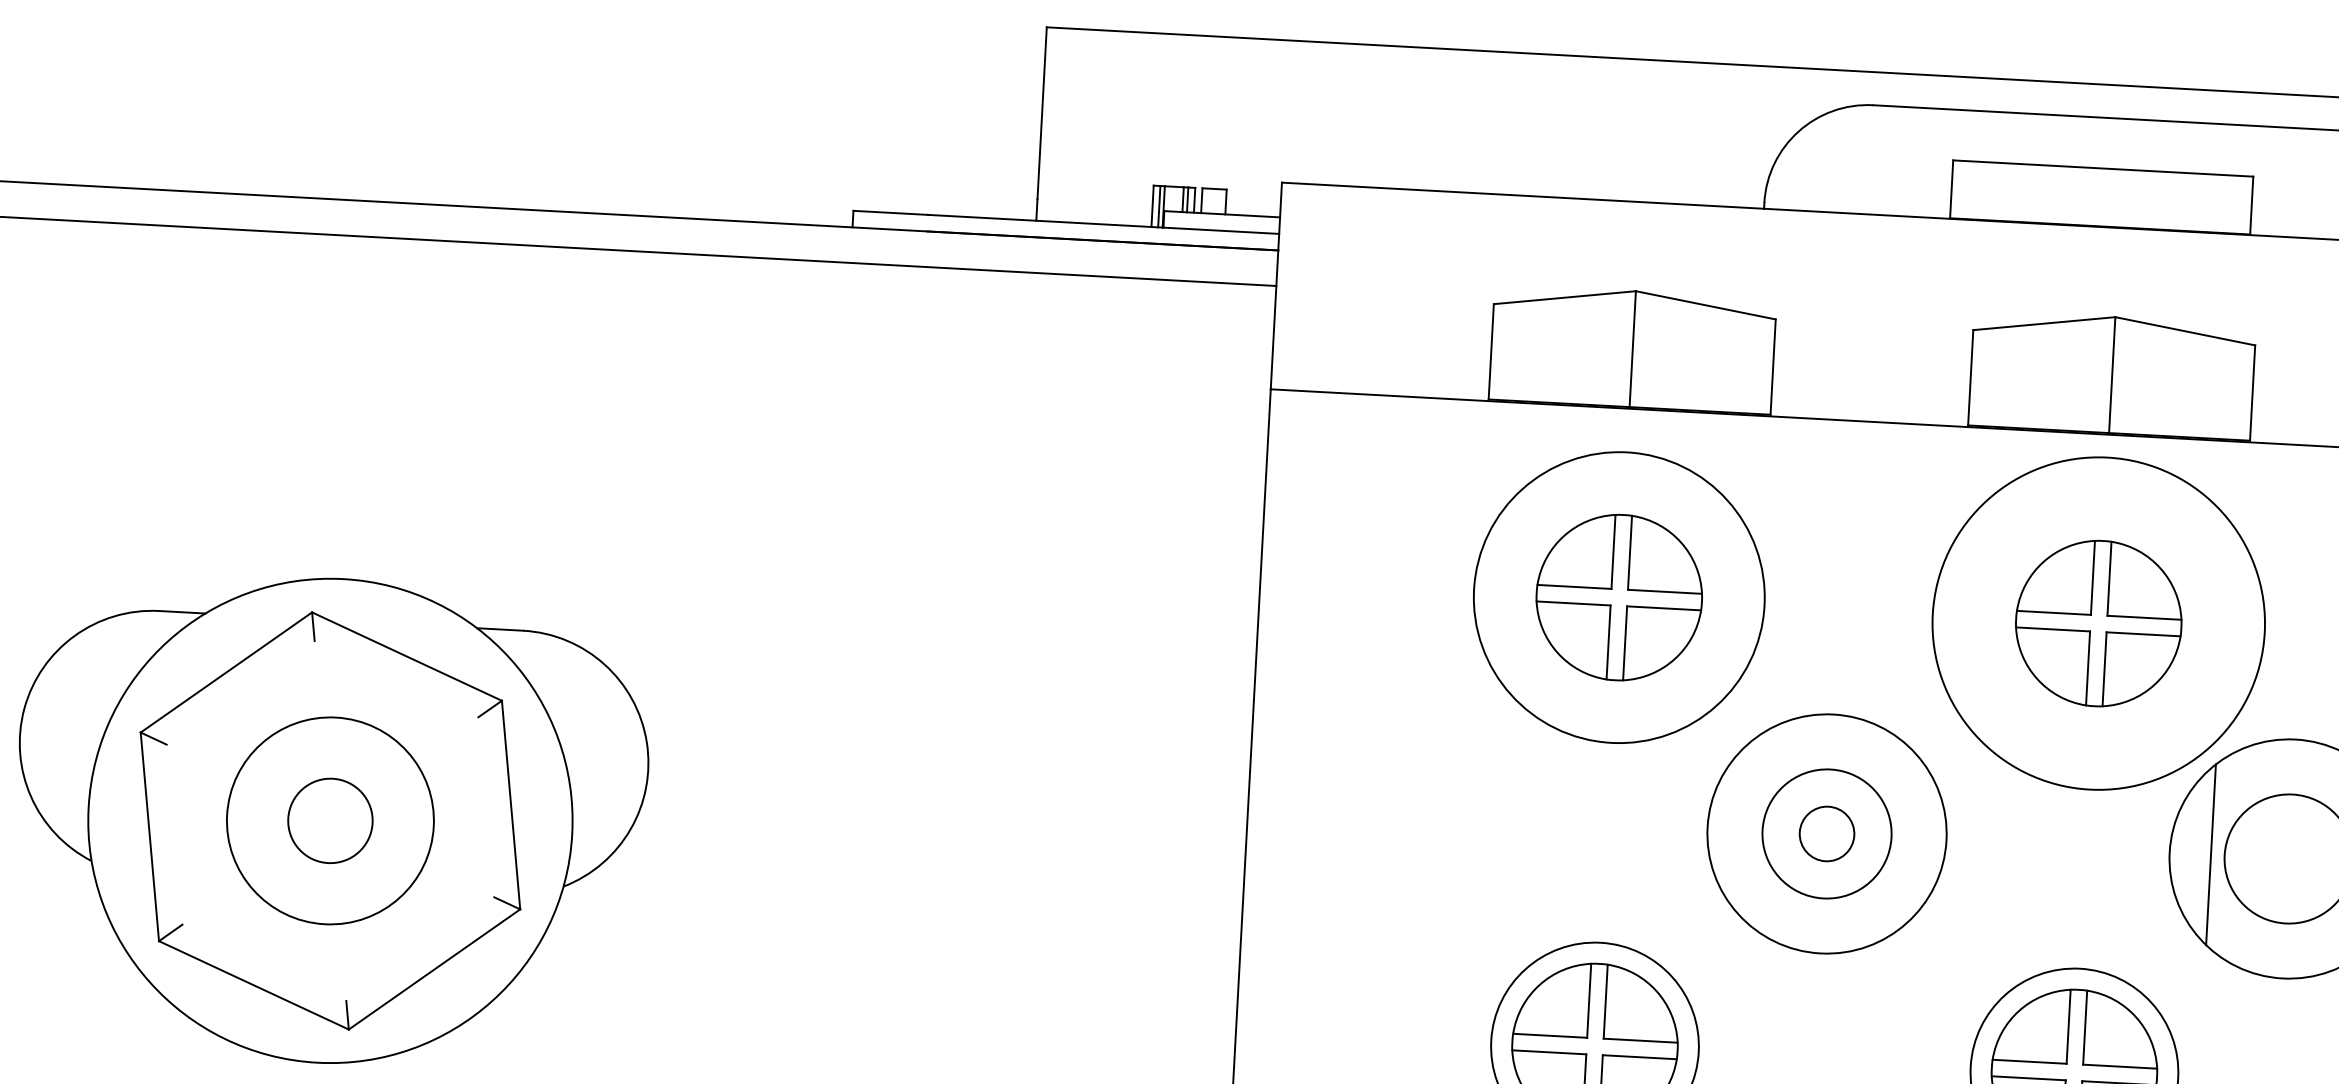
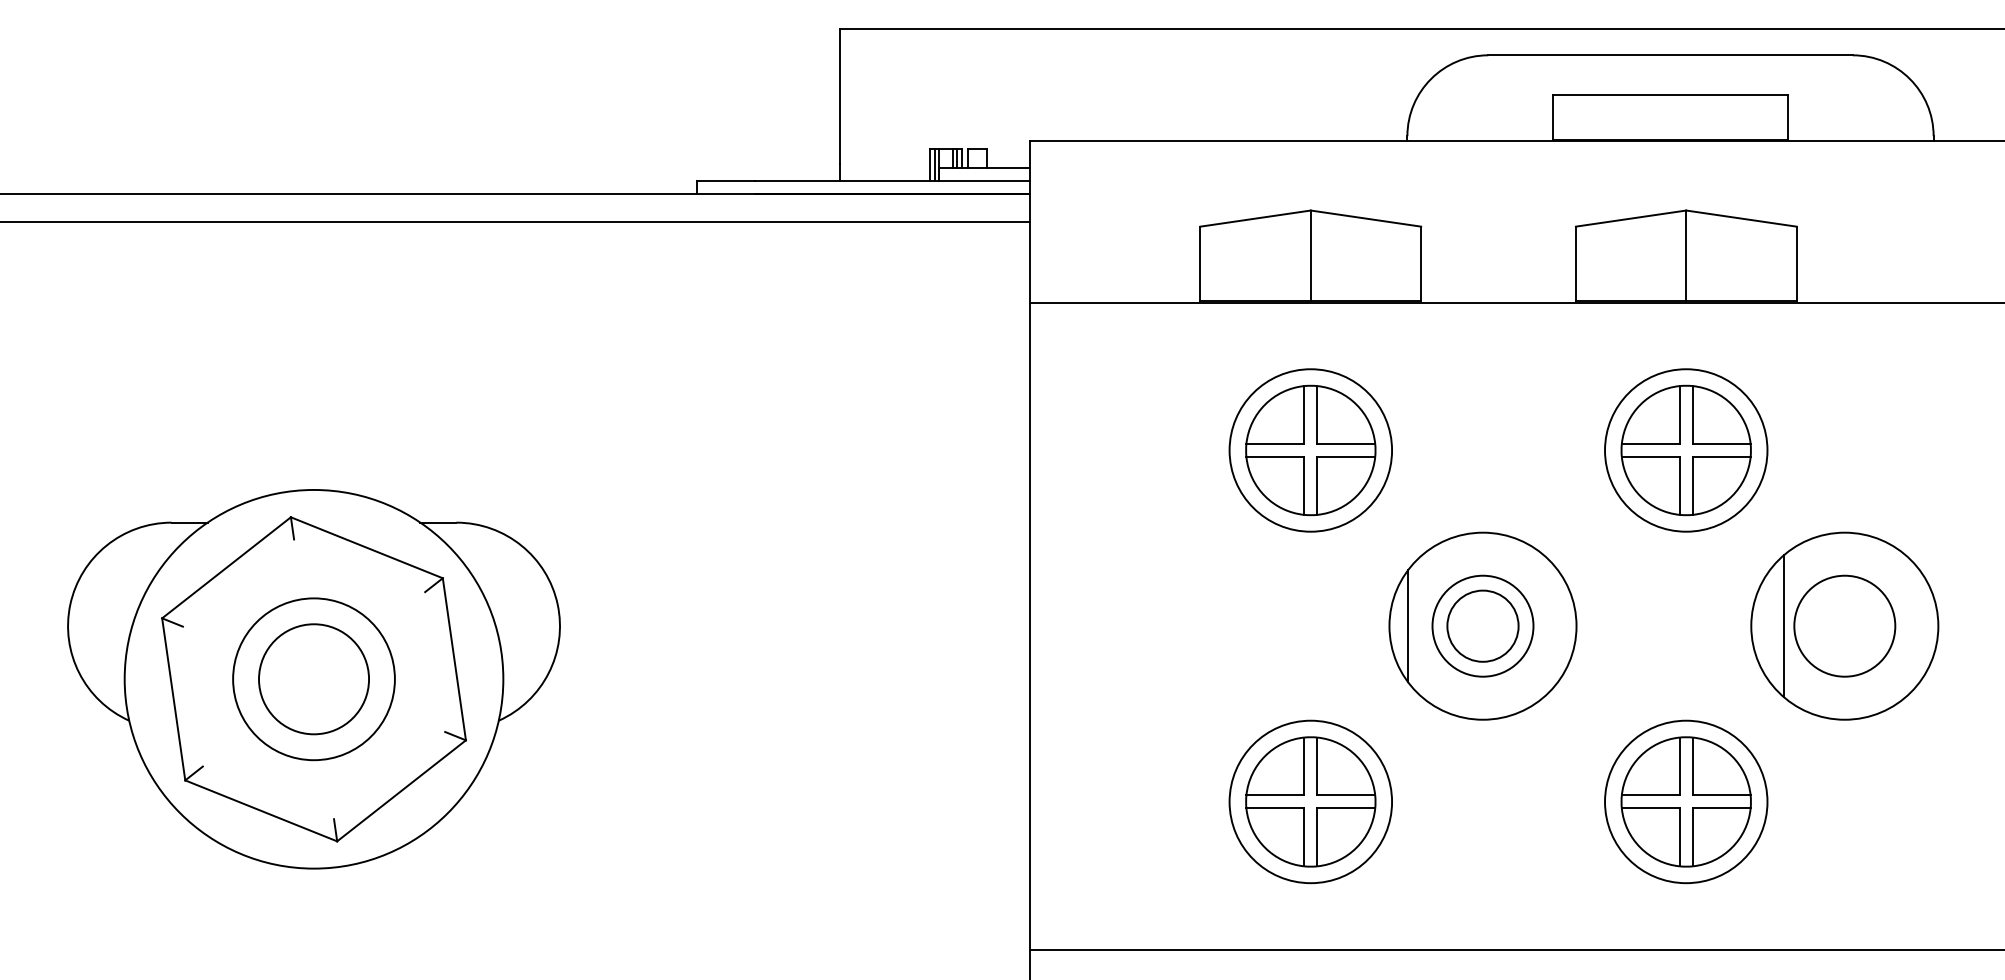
circle: (1618, 597) -> (1310, 450), size x0.71
circle: (2099, 623) -> (1686, 450), size x0.62
circle: (331, 821) -> (314, 679), size x1.67
line: (1731, 829) -> (1408, 626), added
circle: (1826, 833) -> (1482, 625), size x1.67

